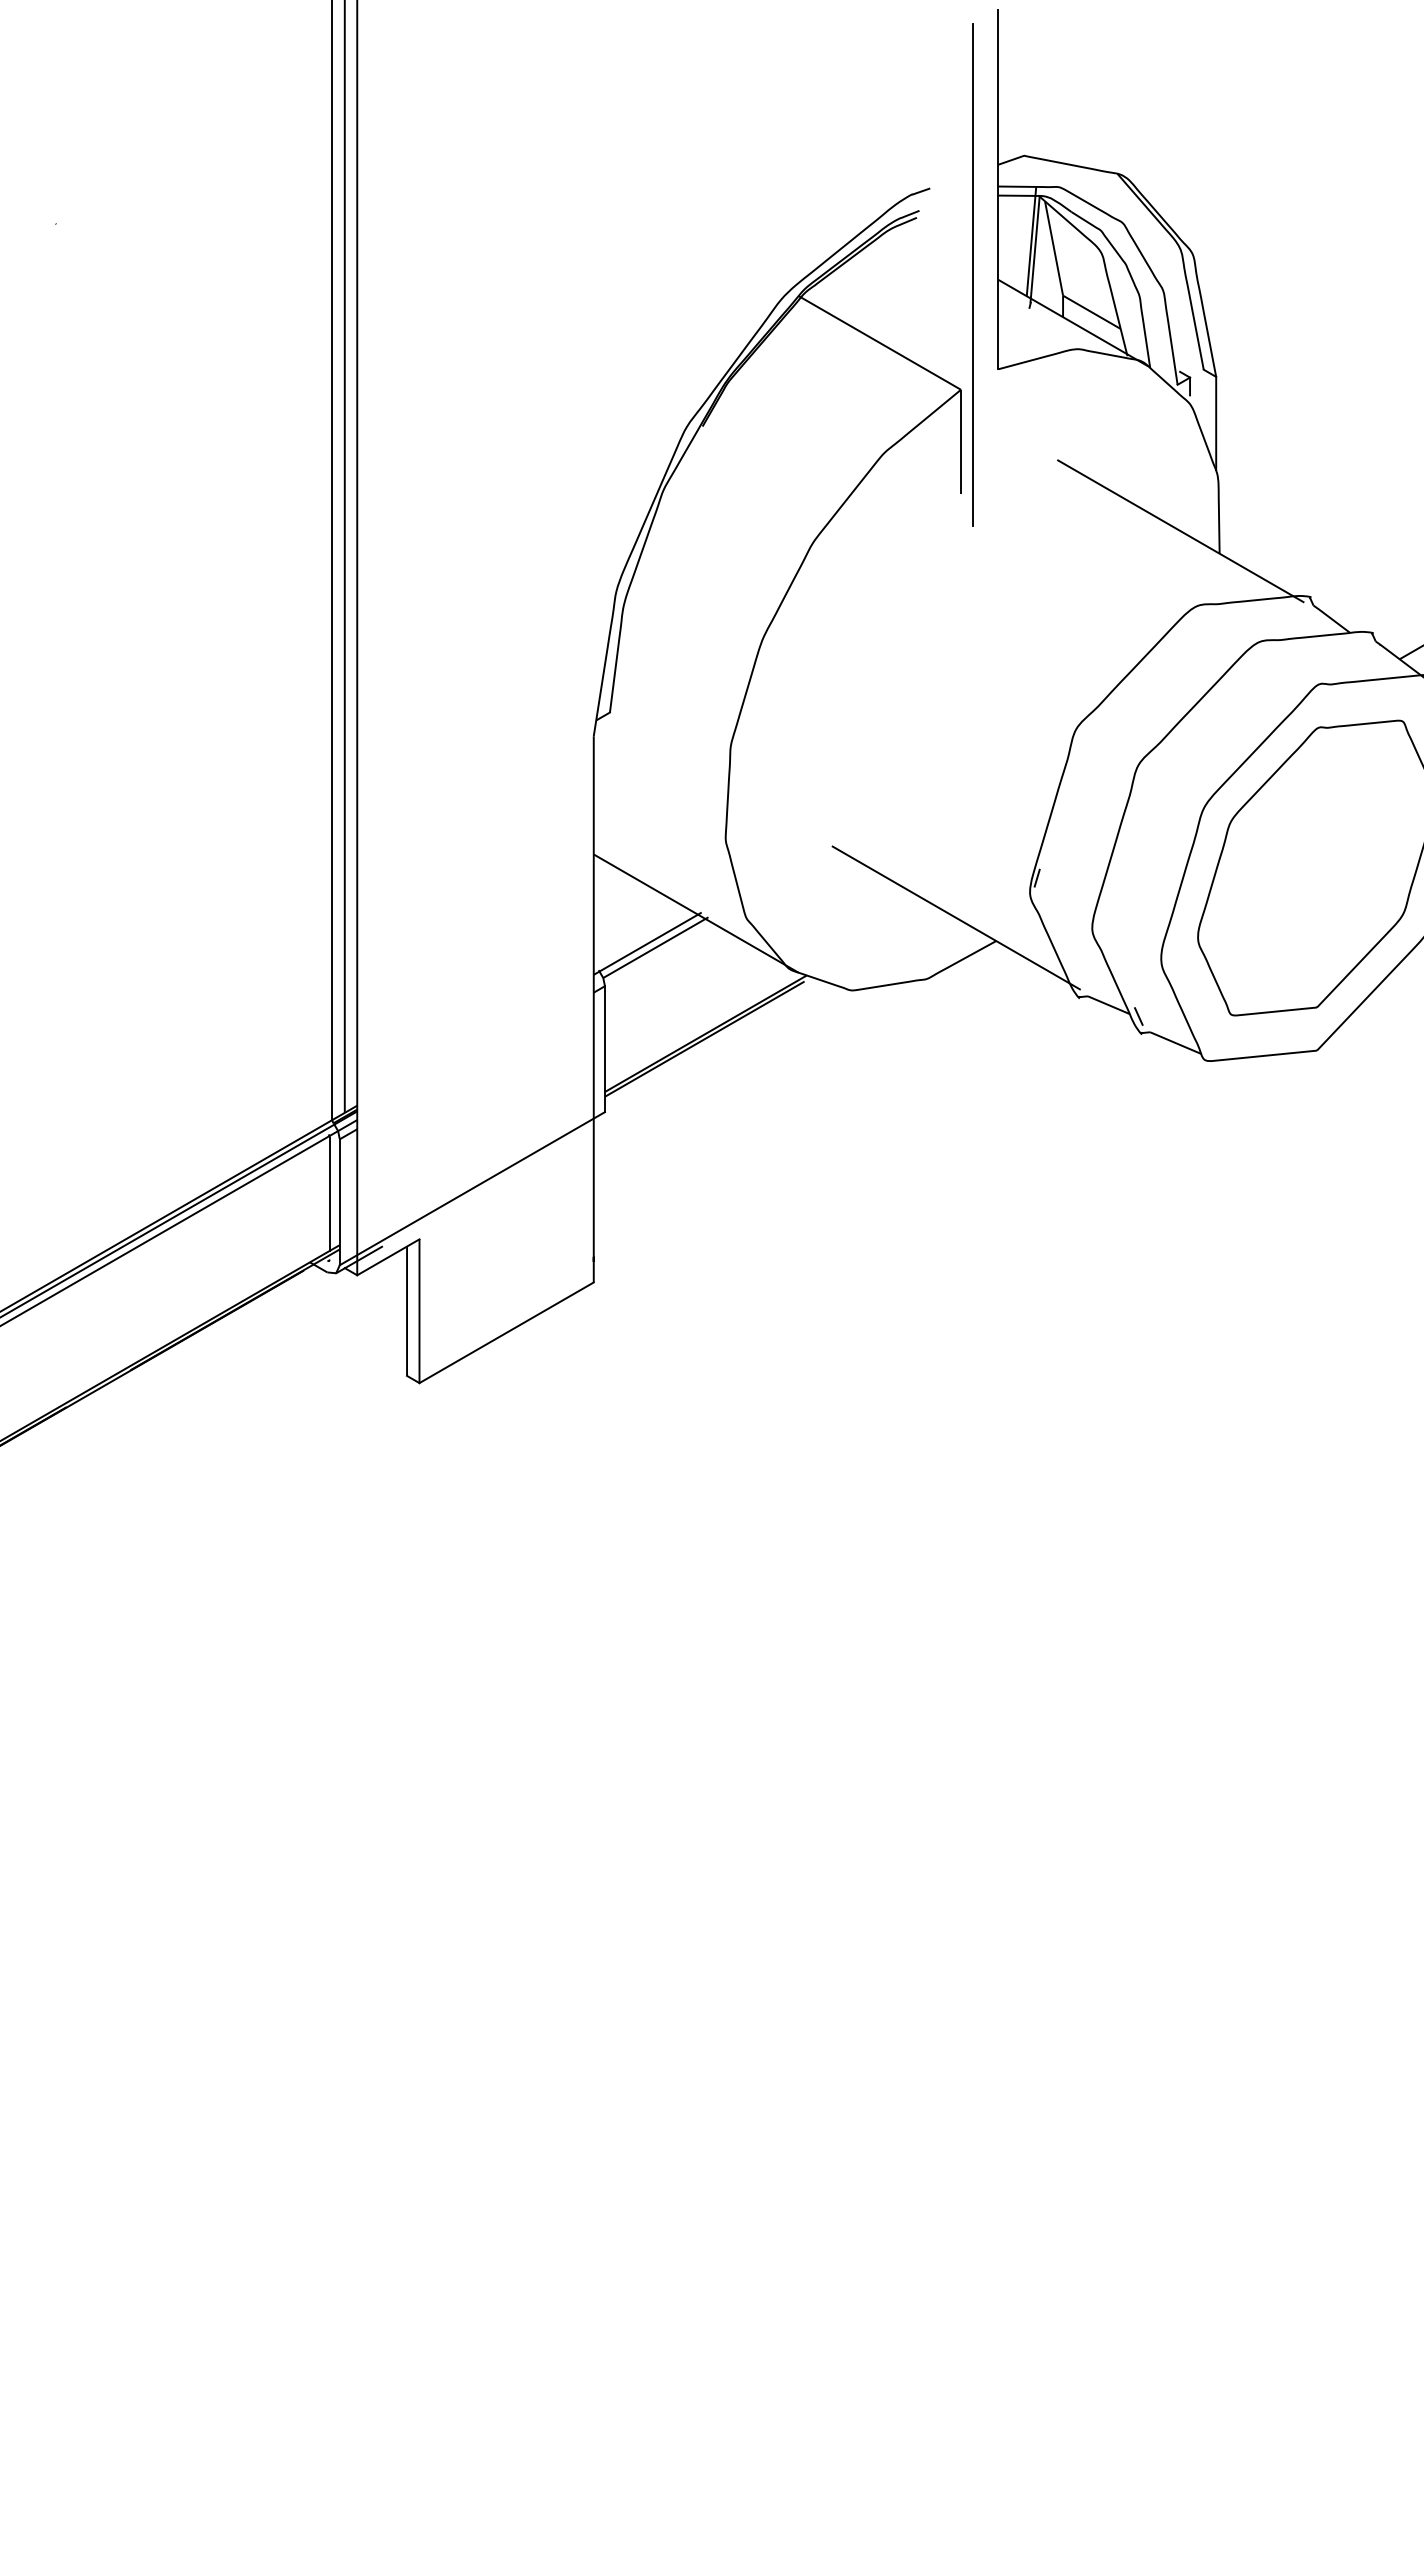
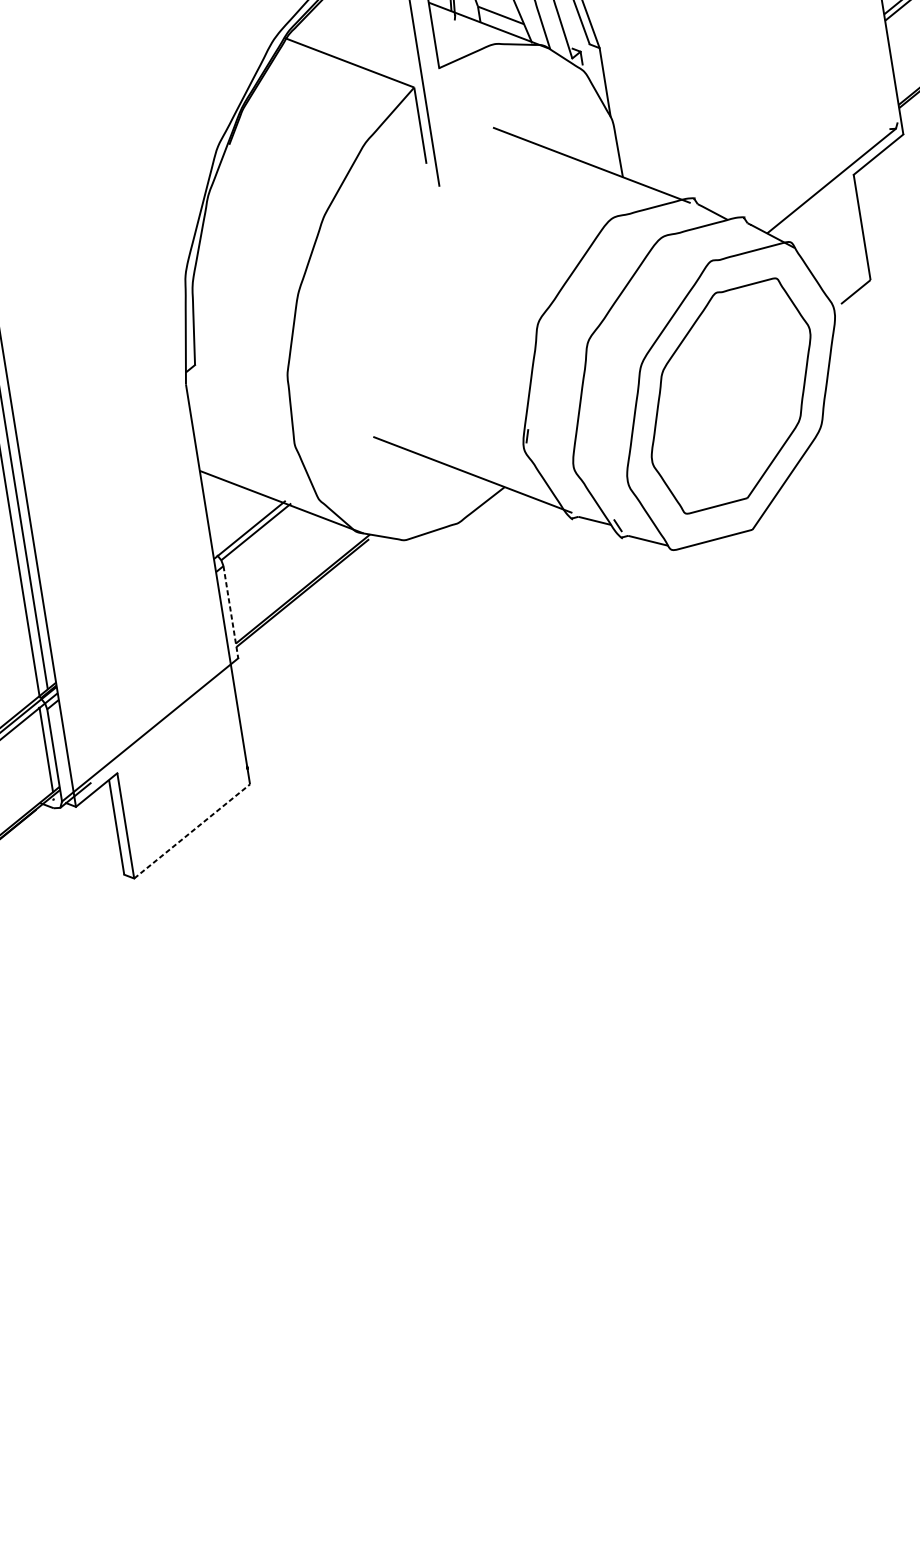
line: (604, 1049) -> (230, 612), solid -> dashed
line: (506, 1332) -> (192, 831), solid -> dashed

